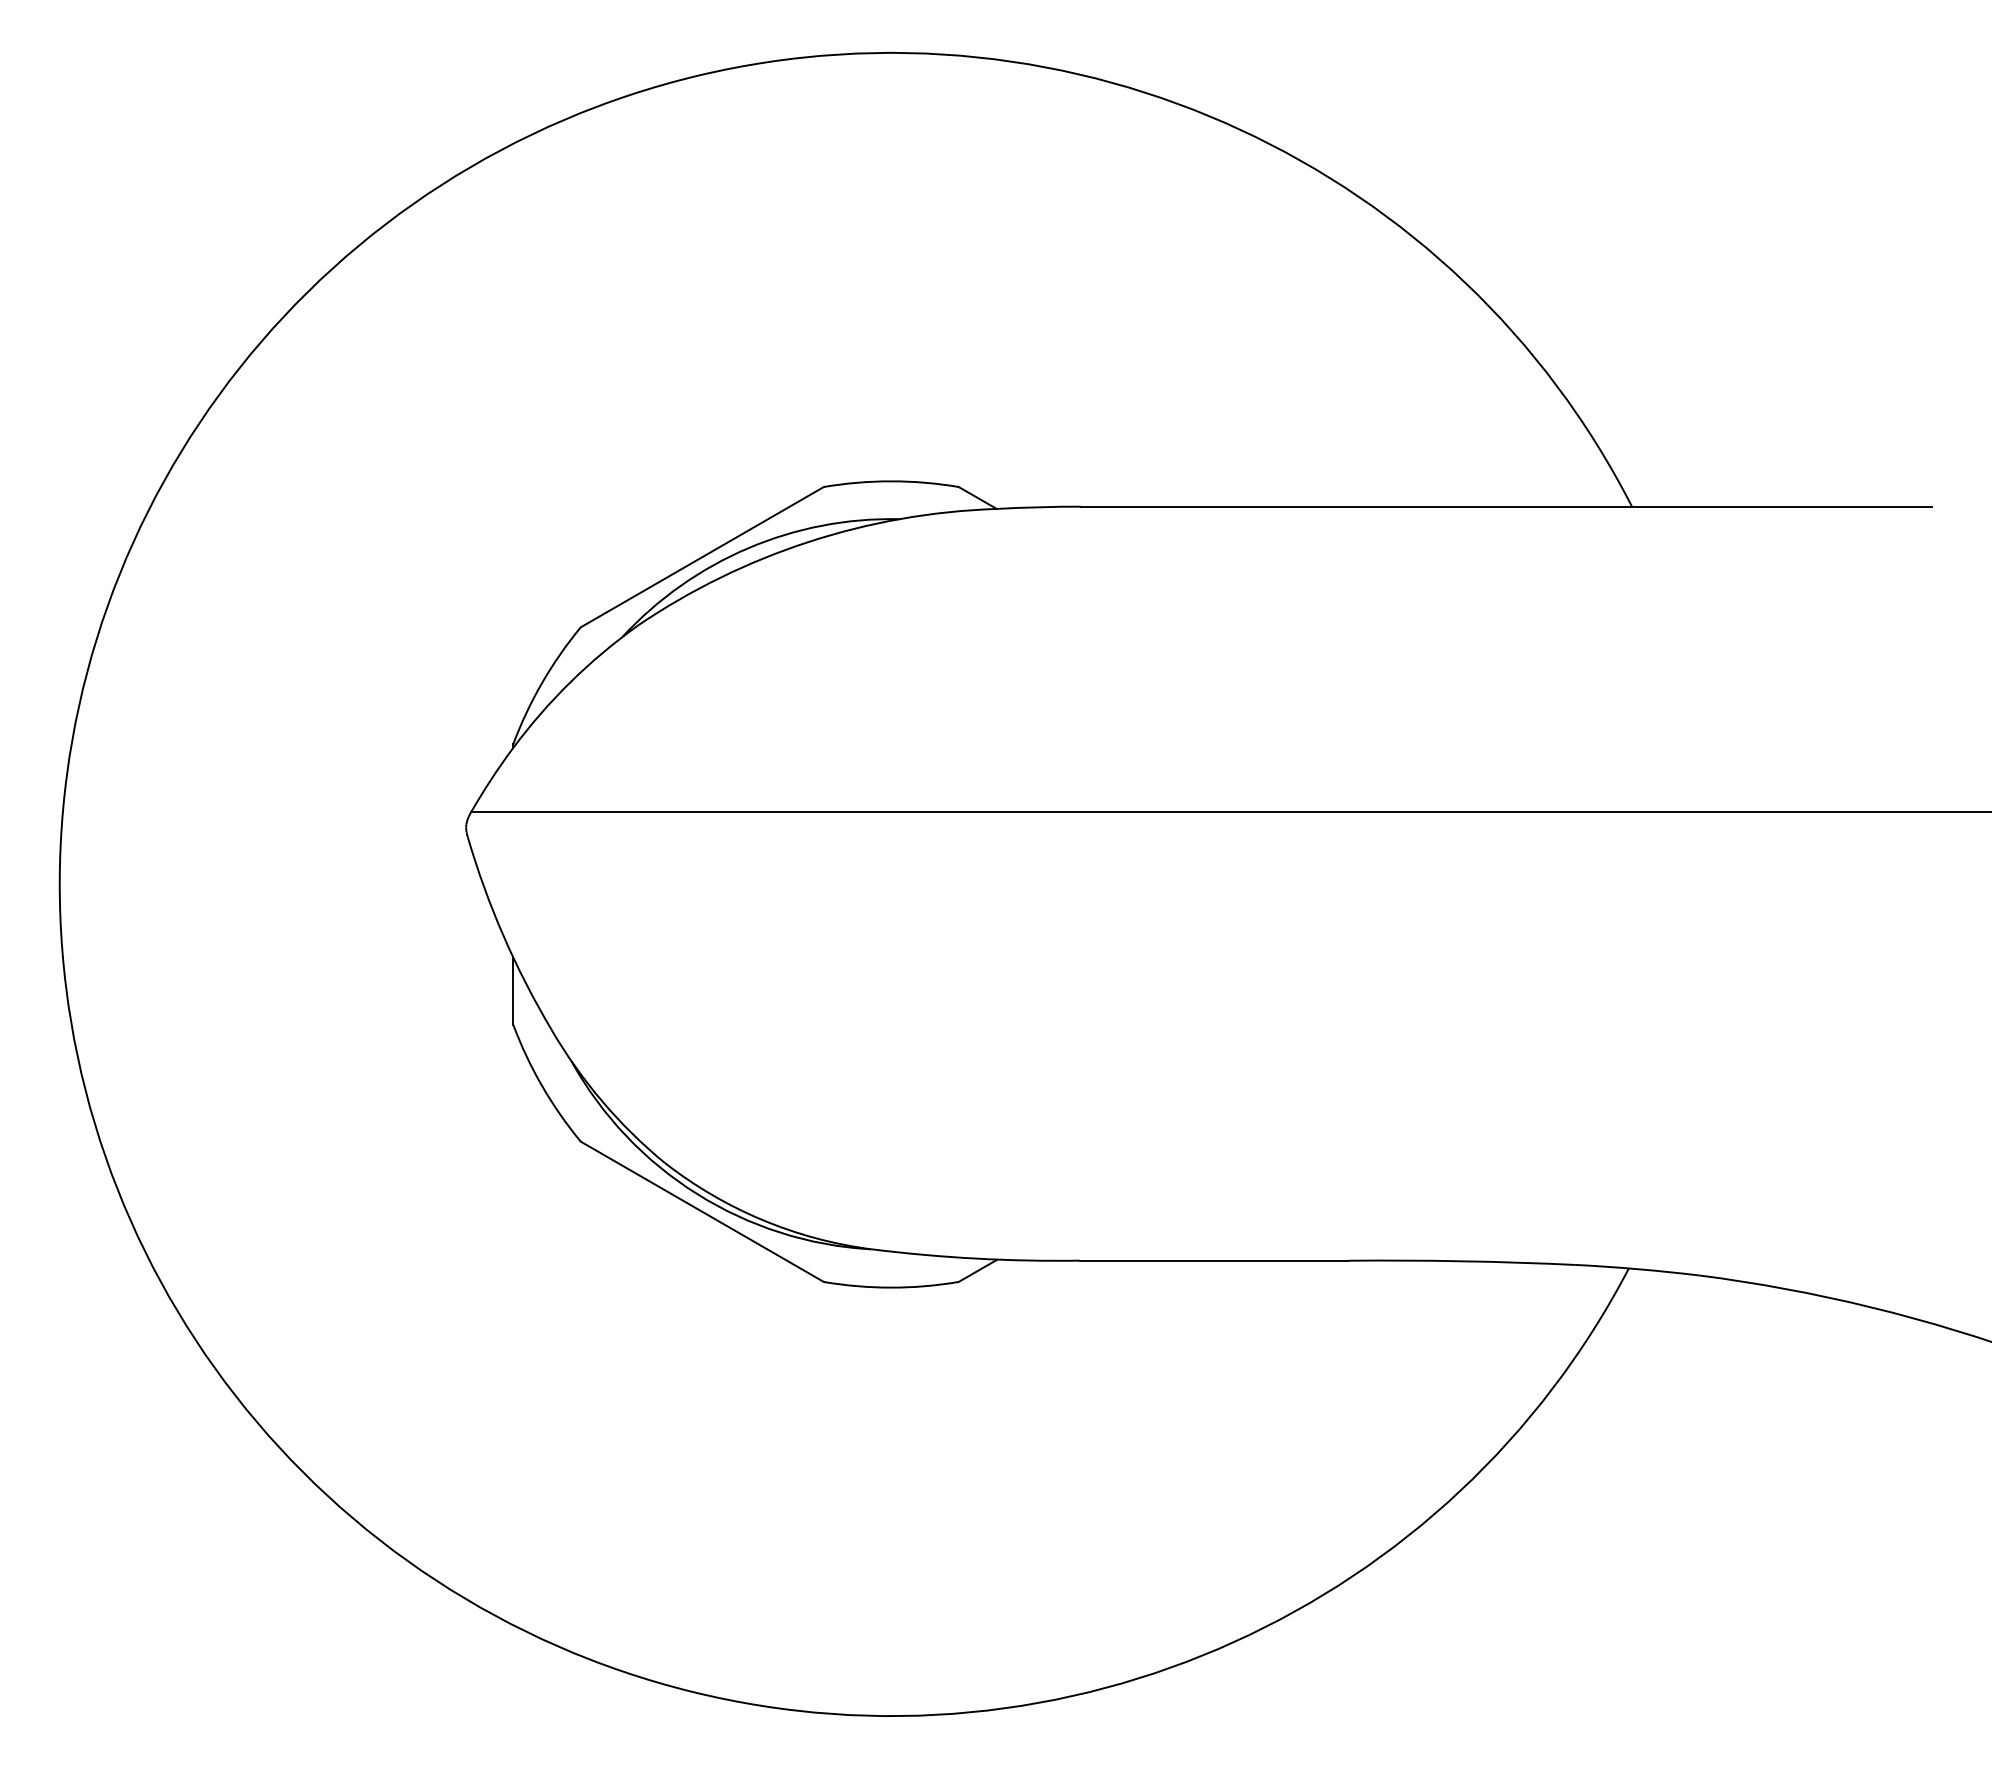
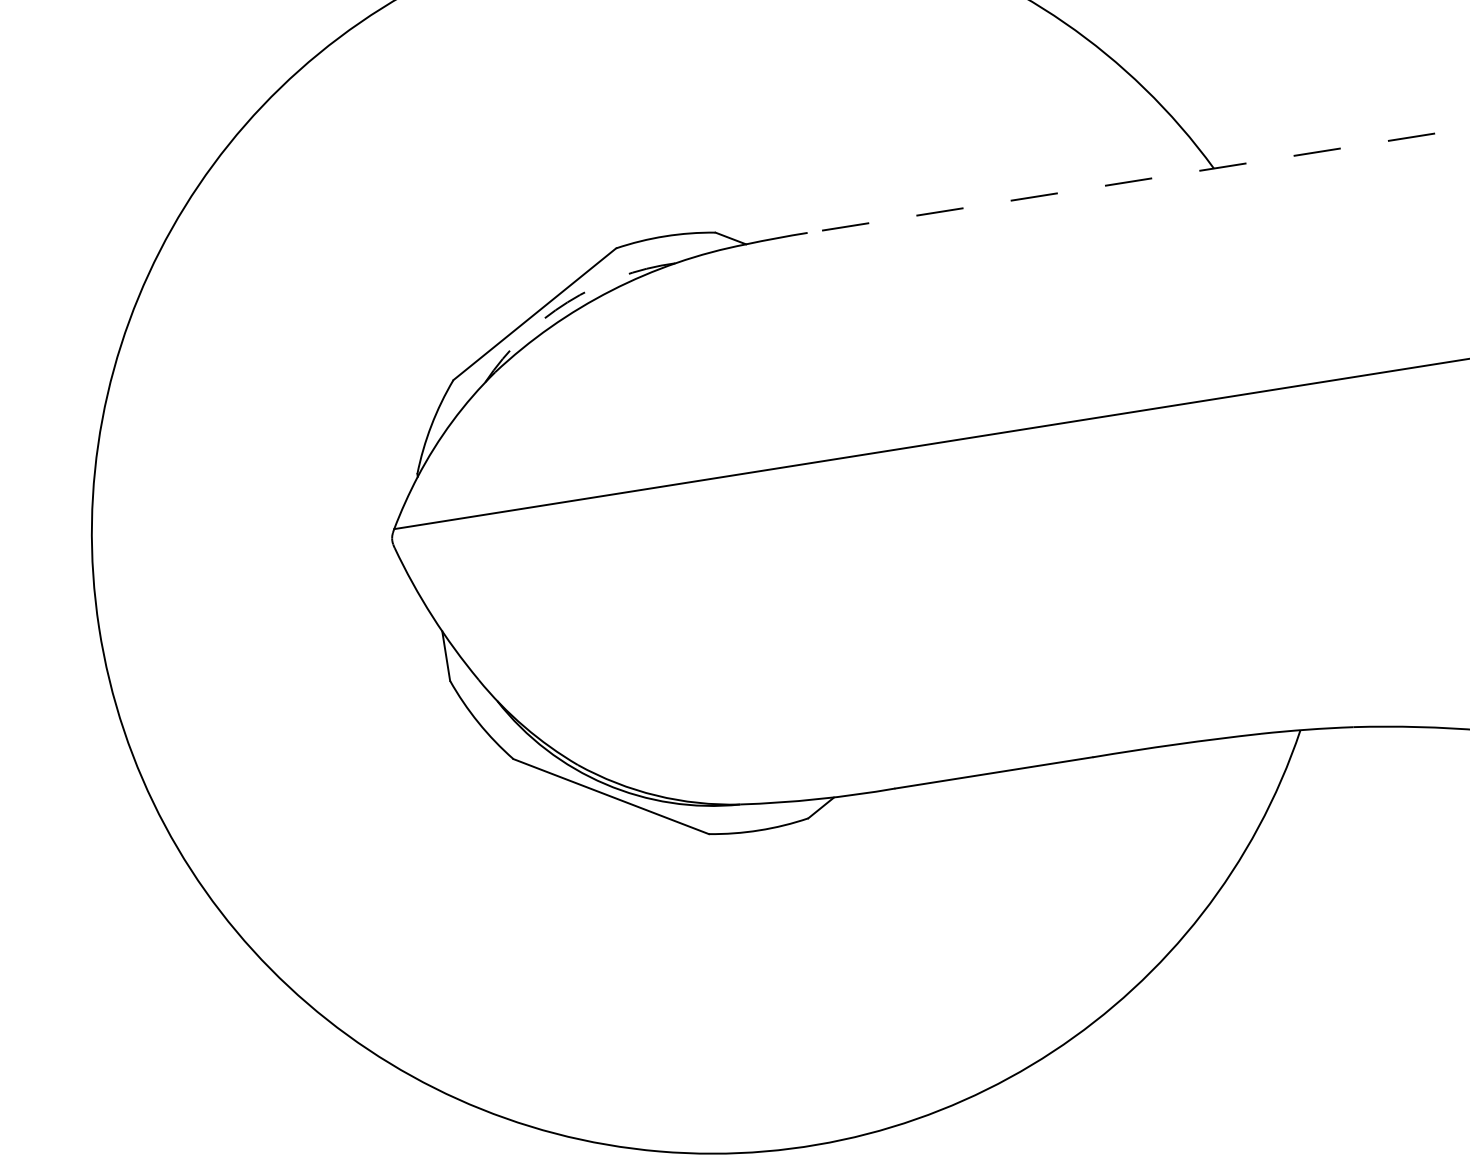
line: (1506, 506) -> (1121, 183), solid -> dashed
arc: (748, 548) -> (567, 302), solid -> dashed

